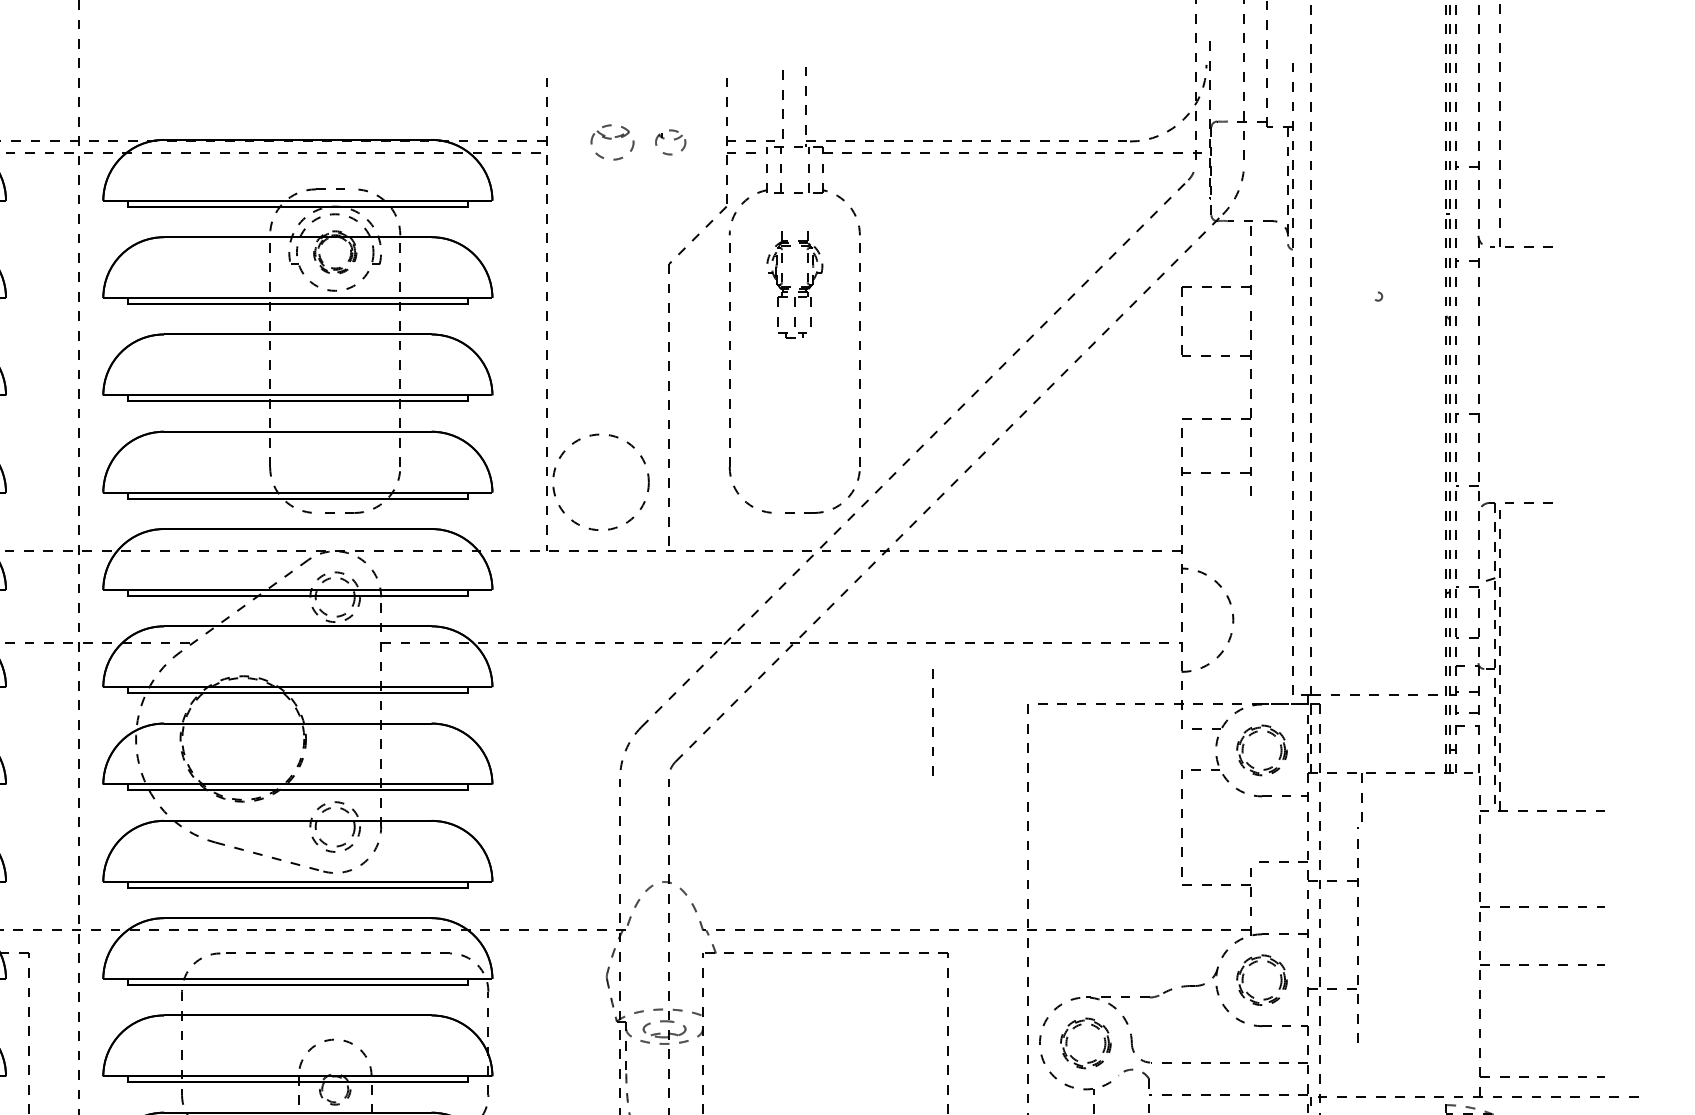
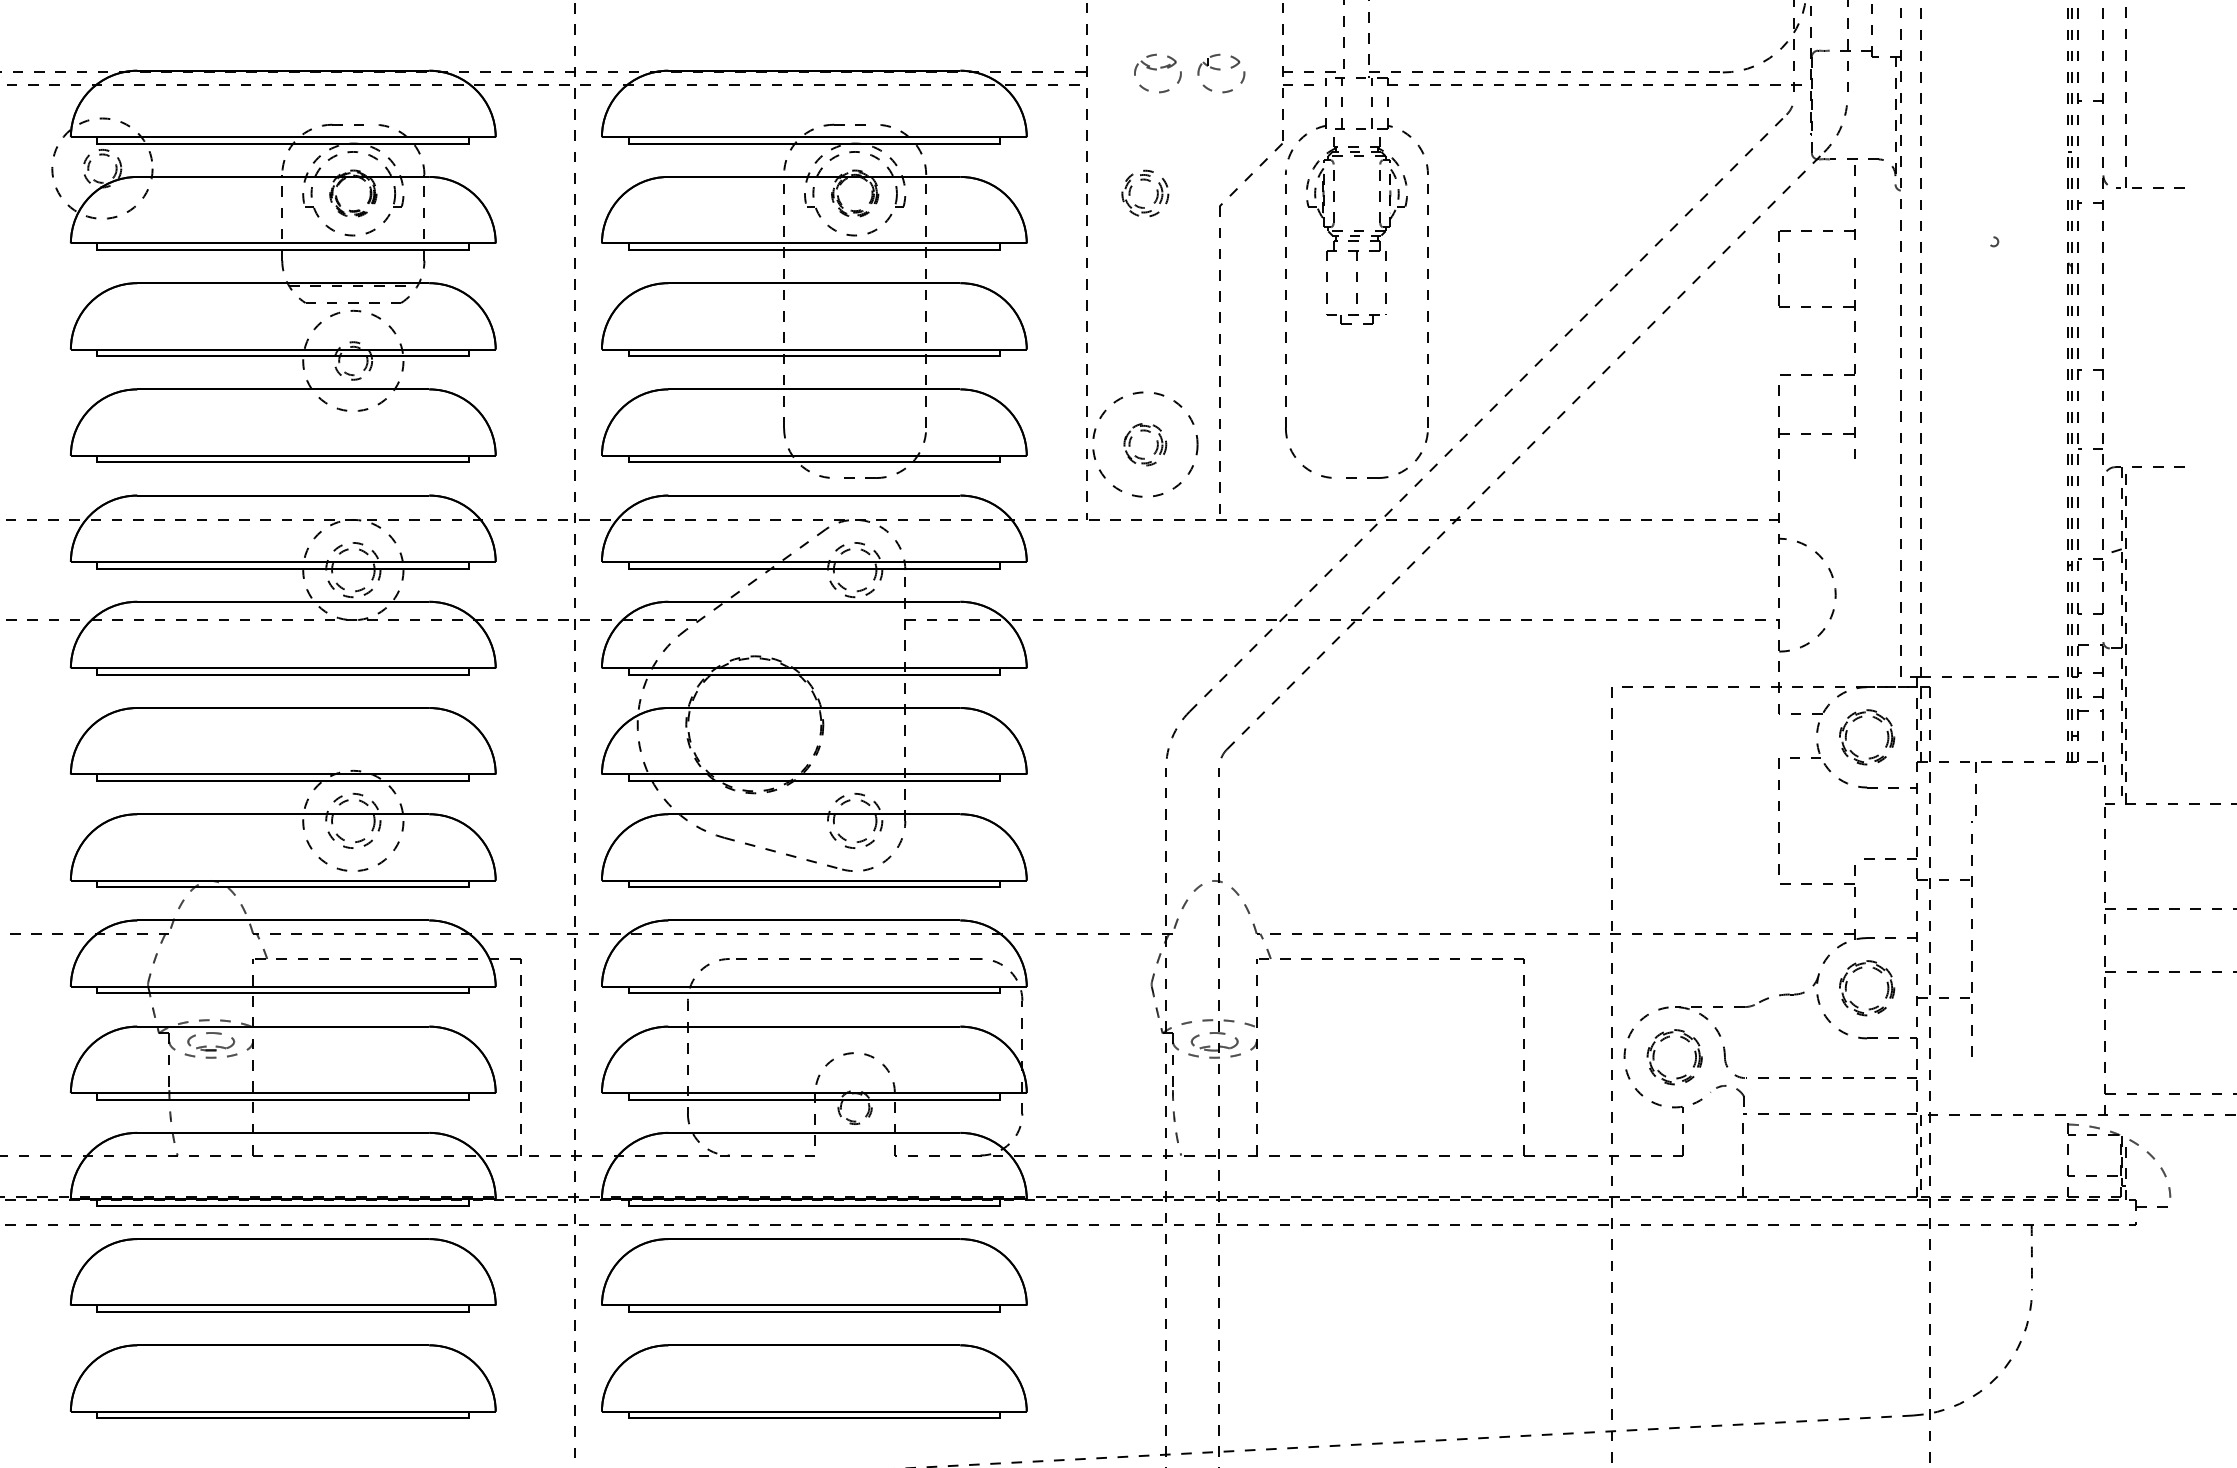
part: (670, 142) -> (1221, 73), size x1.43
part: (611, 251) -> (1156, 192), added
part: (794, 286) -> (1356, 230), size x1.67
part: (611, 481) -> (1156, 443), added
line: (931, 716) -> (1506, 700), removed

